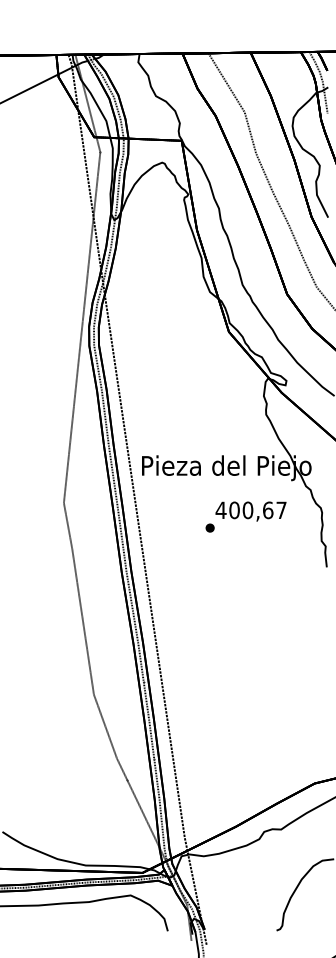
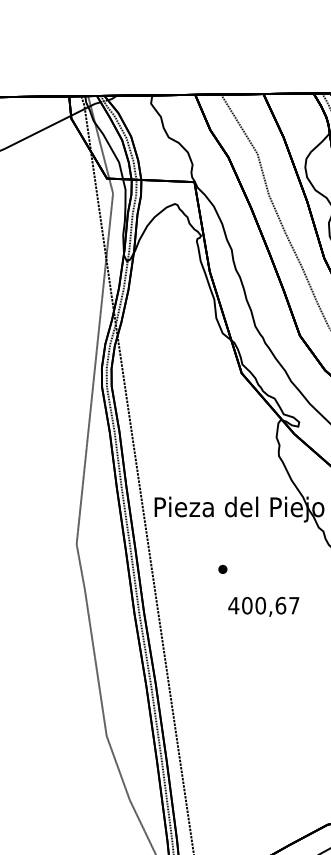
text: (250, 511) -> (263, 606), moved

